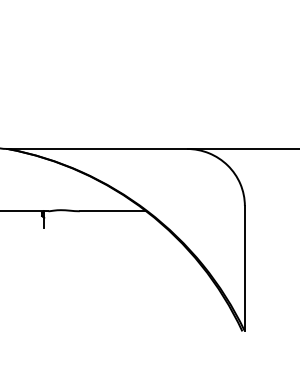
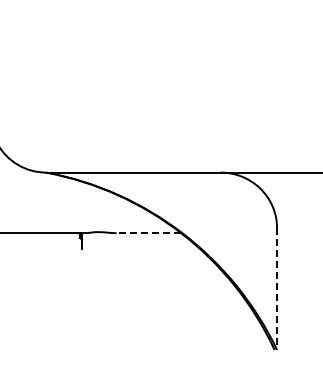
line: (112, 211) -> (148, 233), solid -> dashed
line: (245, 269) -> (277, 289), solid -> dashed

